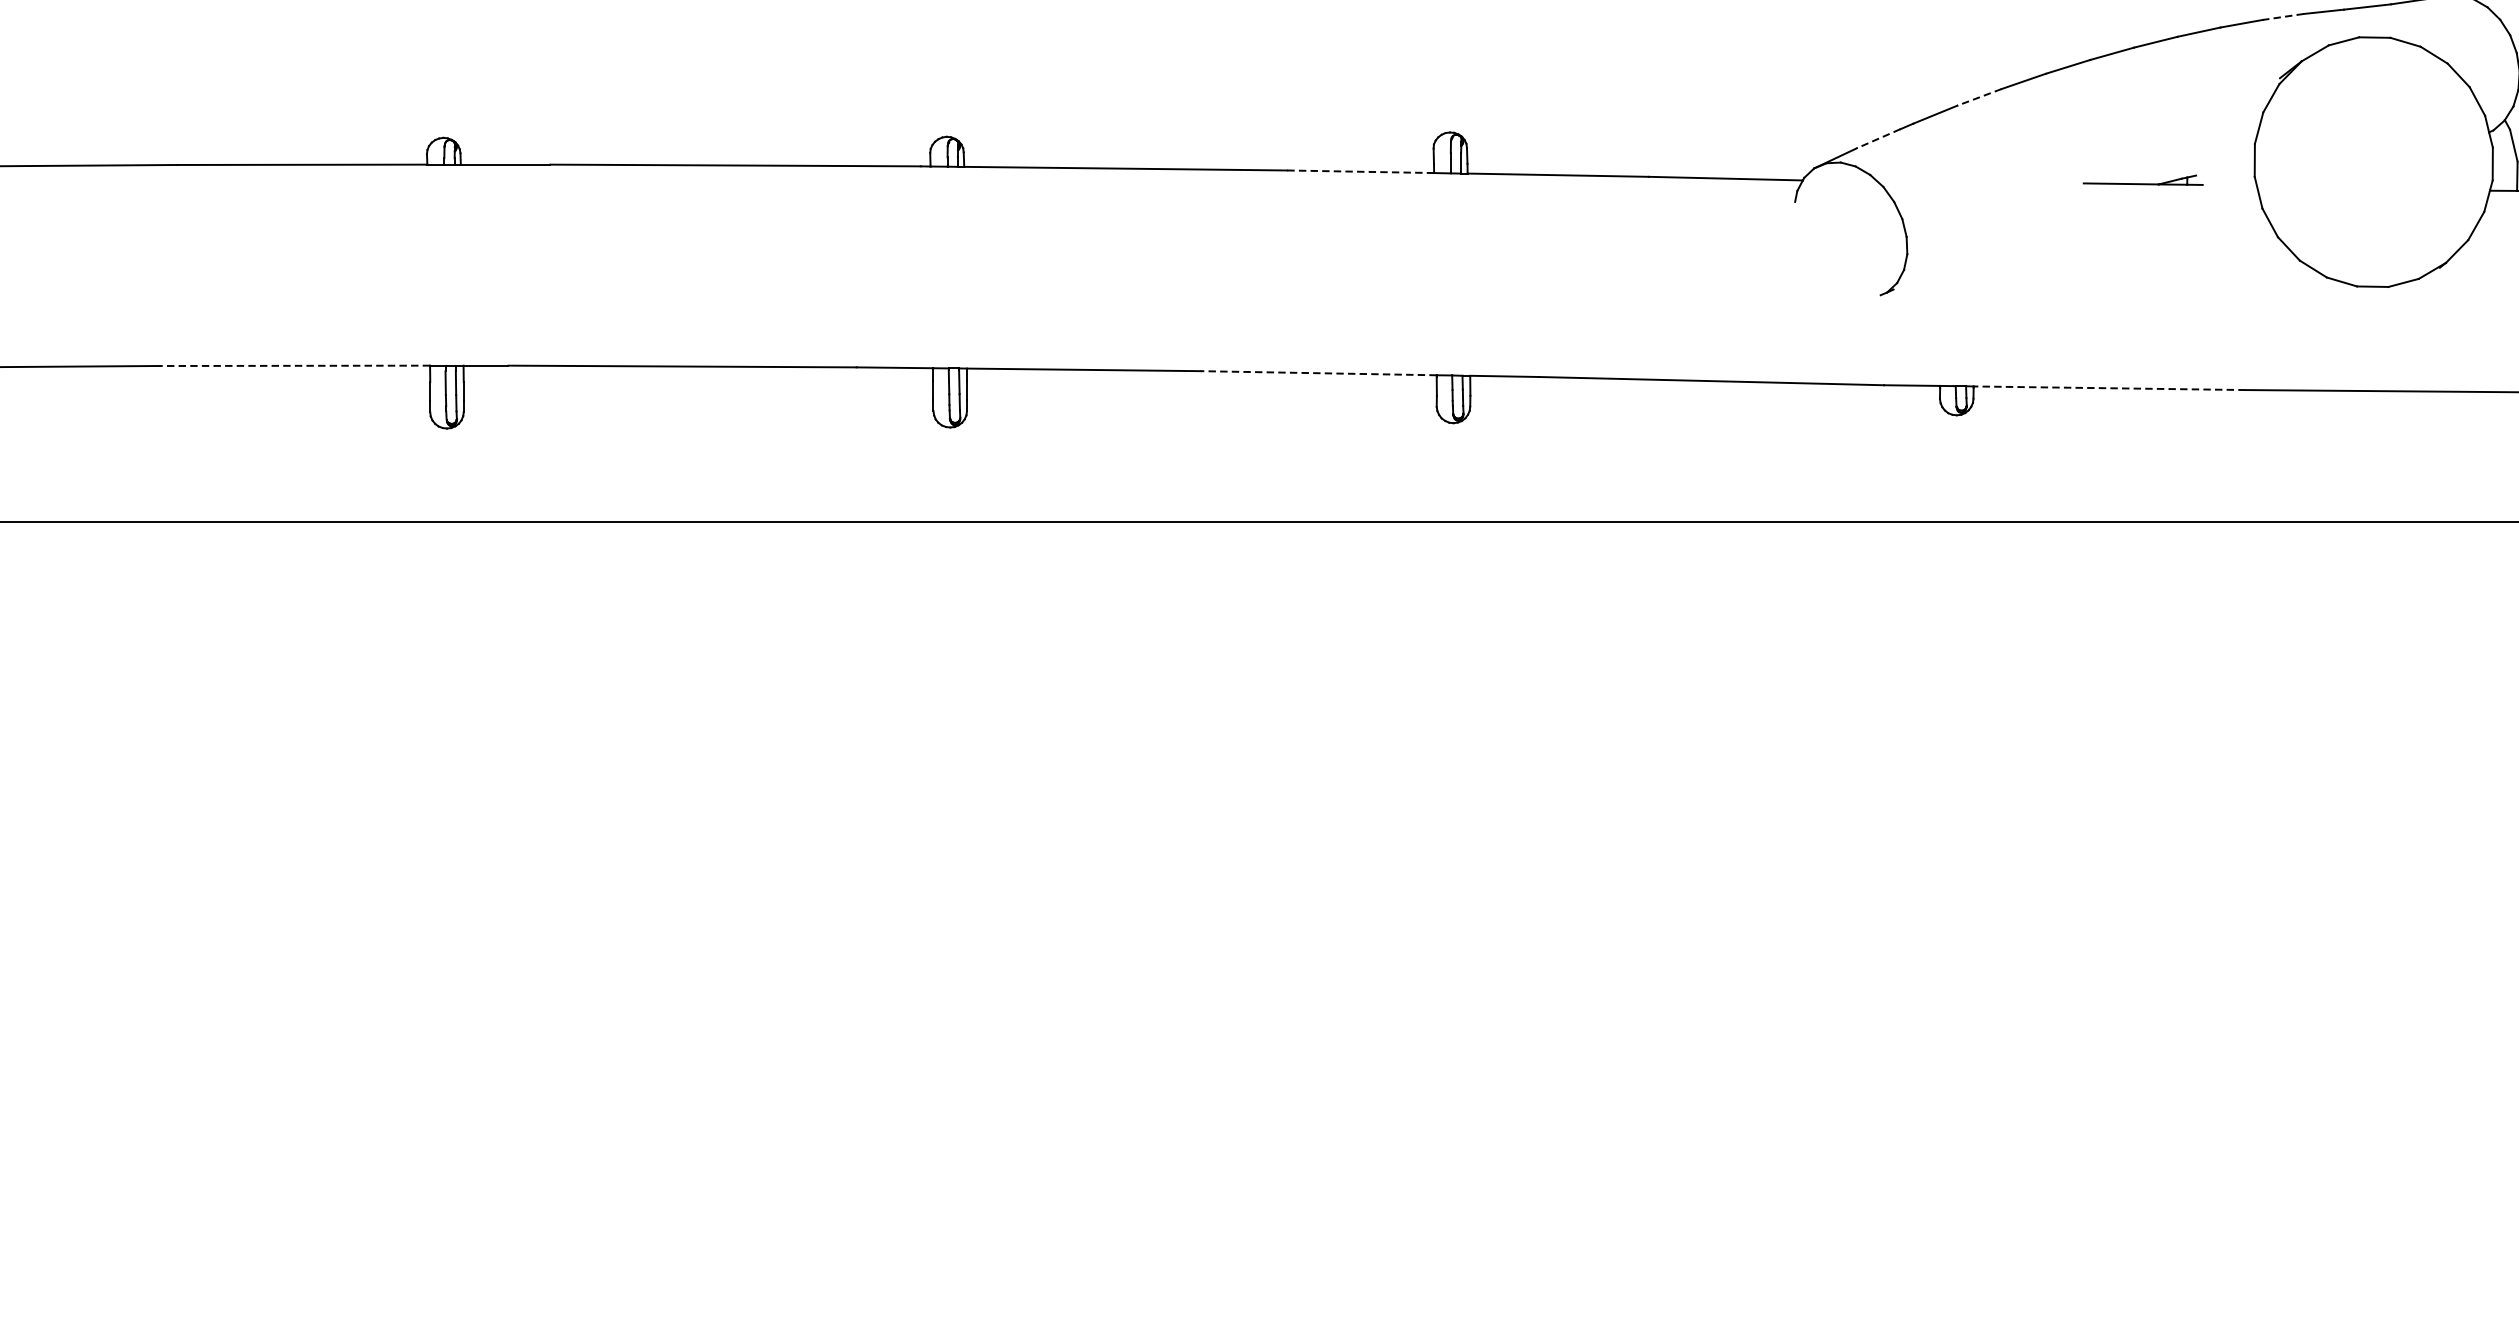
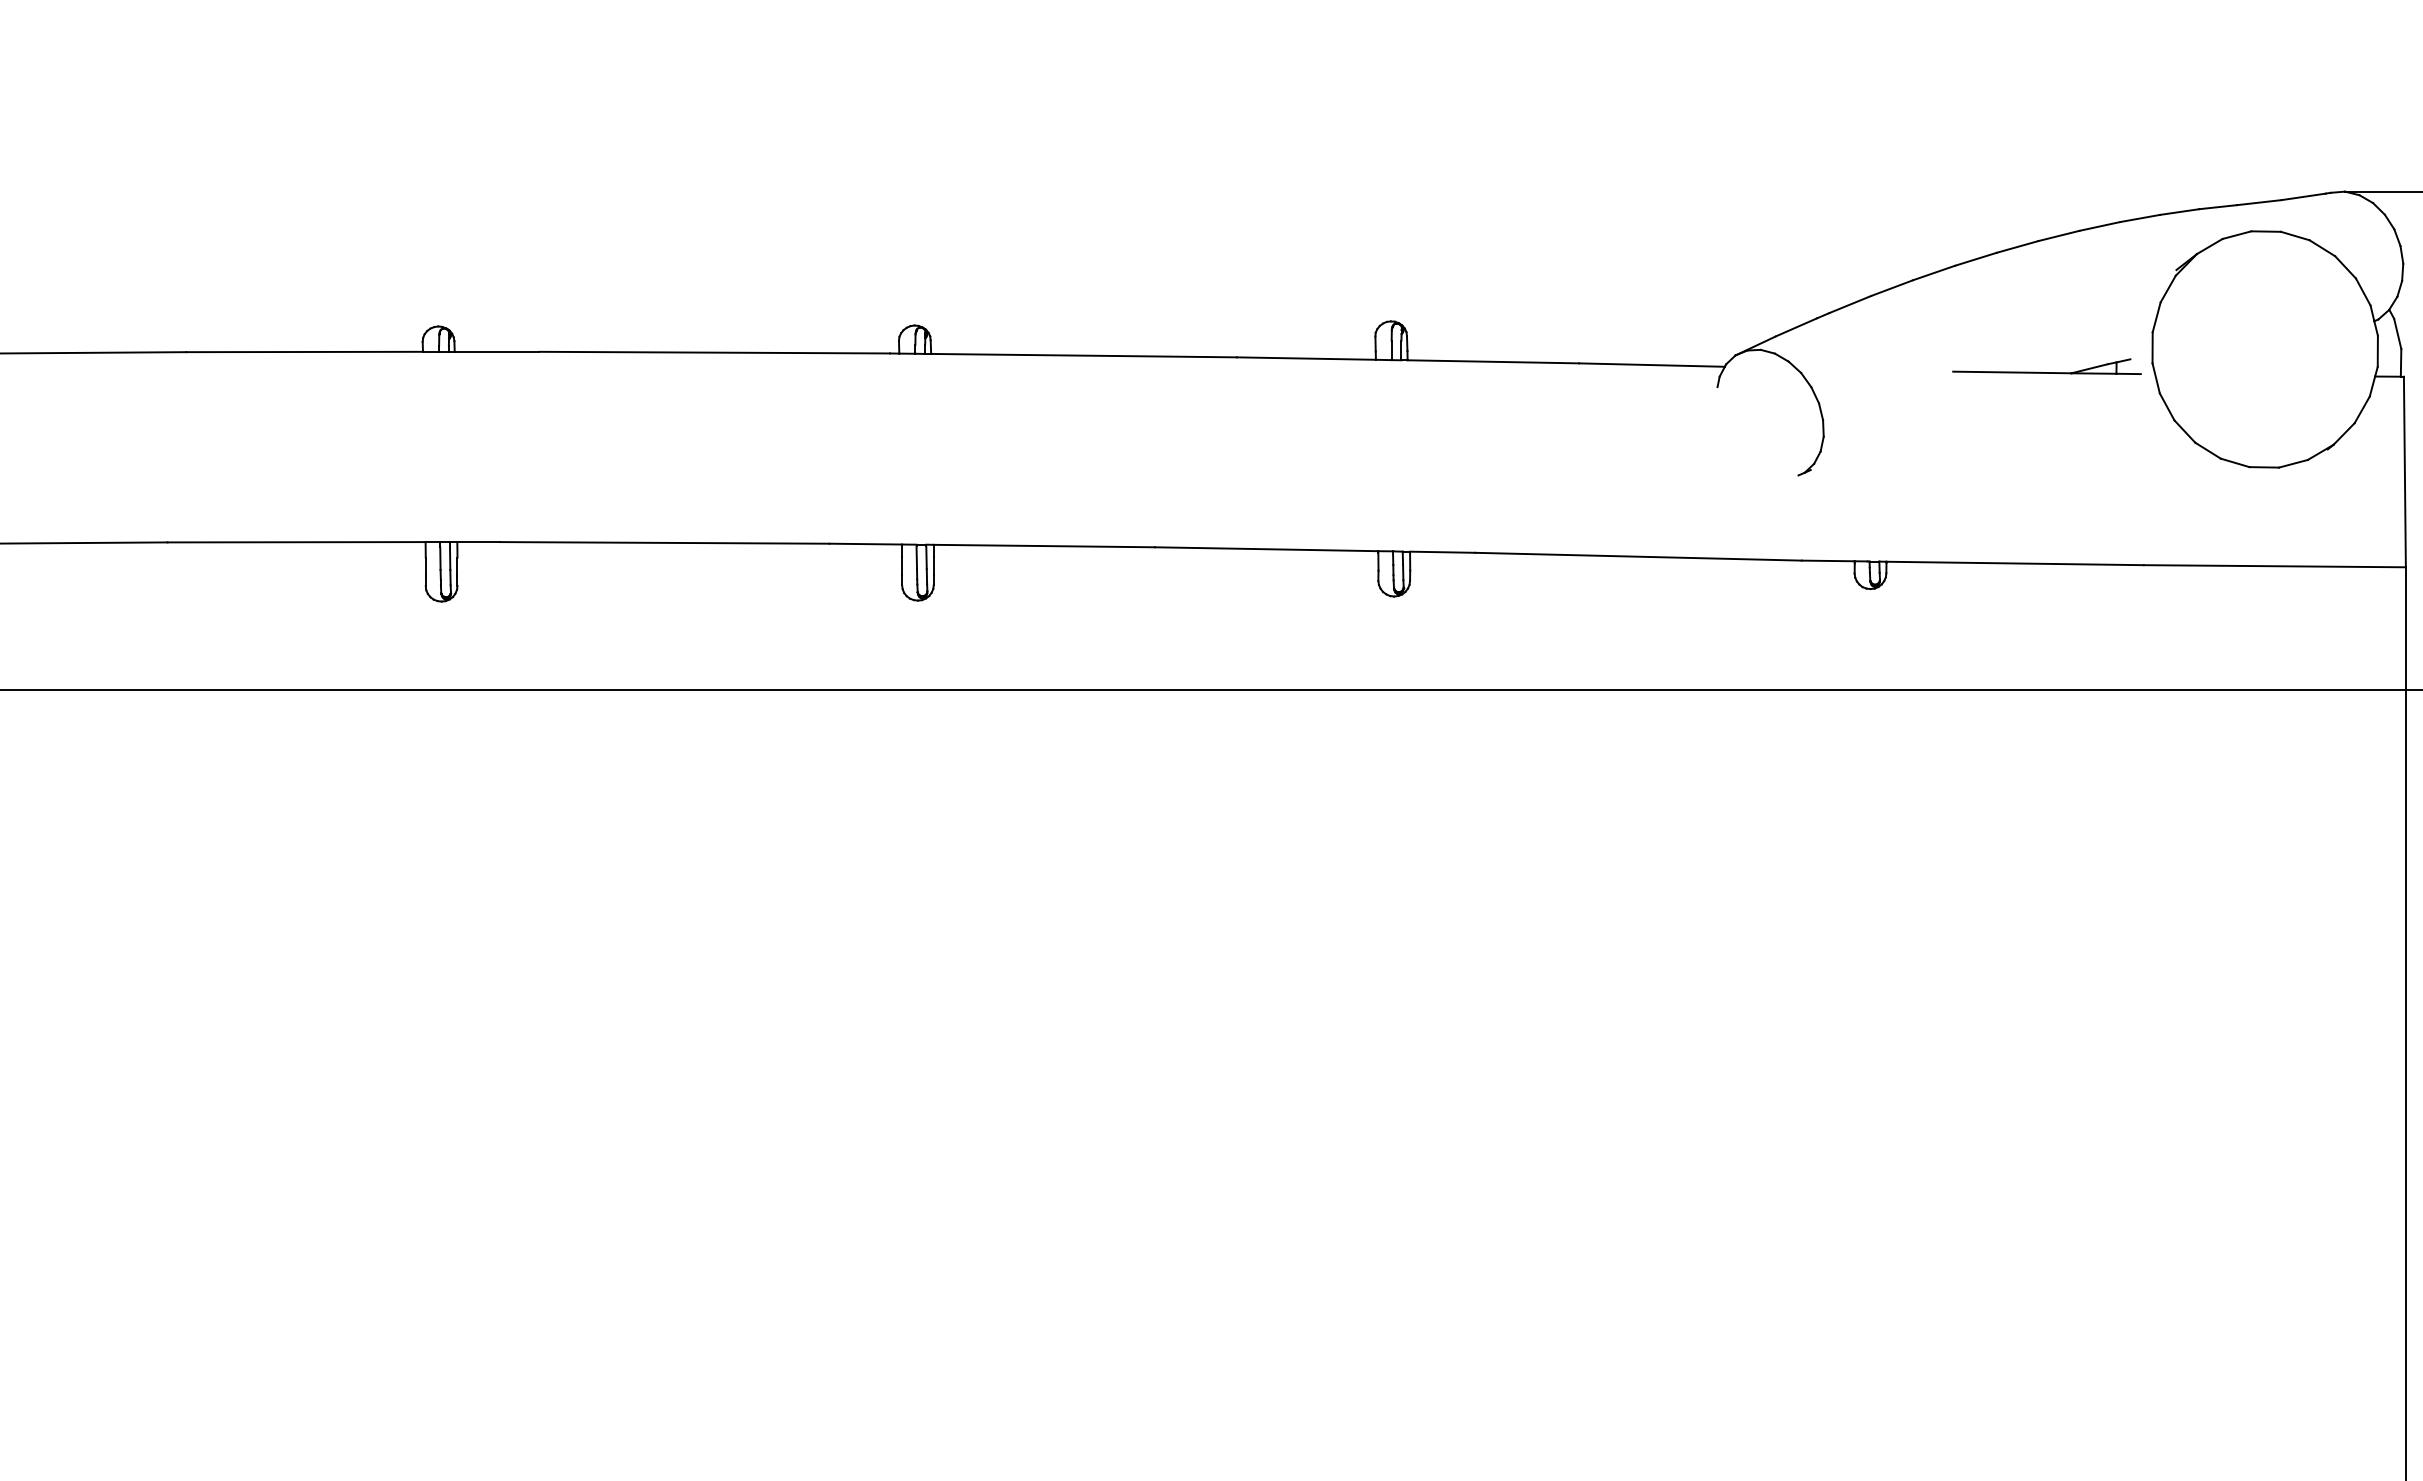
line: (2283, 17) -> (2179, 212), dashed -> solid
line: (1978, 97) -> (1891, 288), dashed -> solid
line: (1878, 138) -> (1796, 327), dashed -> solid
line: (1360, 171) -> (1306, 358), dashed -> solid
part: (2142, 180) -> (2046, 366), size x1.67
line: (293, 366) -> (296, 542), dashed -> solid
line: (1318, 373) -> (1266, 549), dashed -> solid
line: (2109, 388) -> (2015, 563), dashed -> solid

